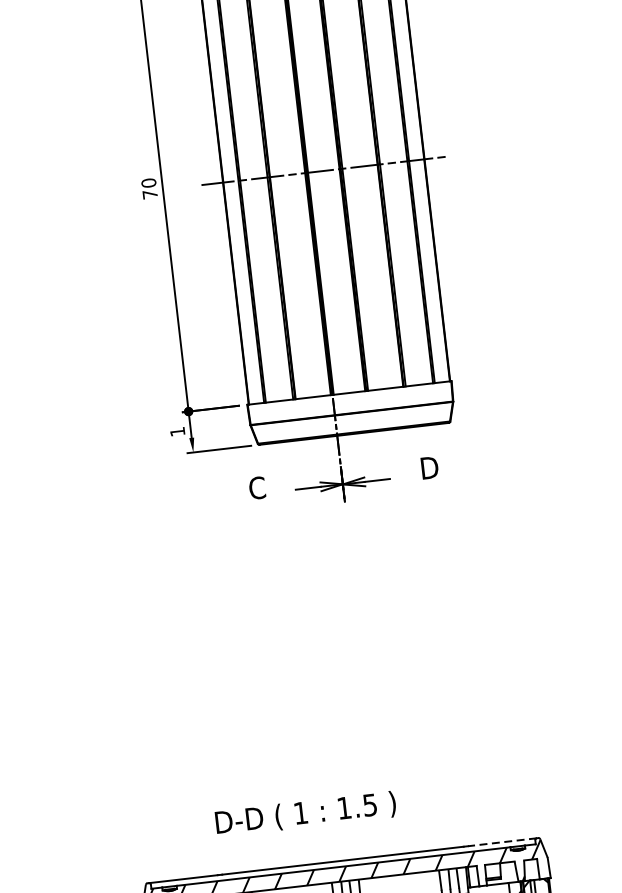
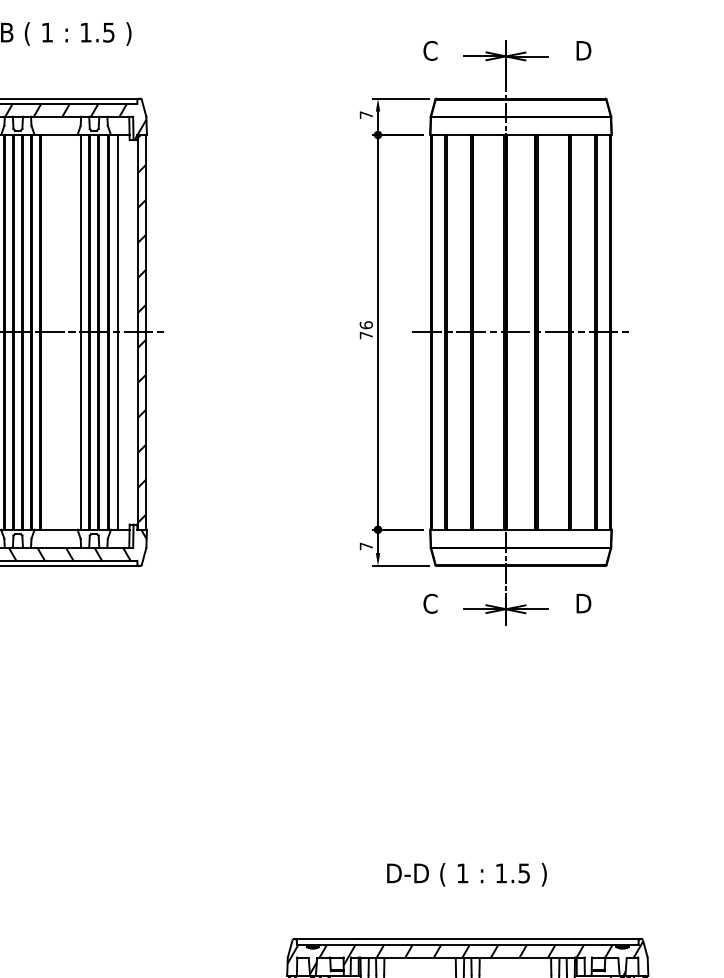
text: (148, 183) -> (365, 325), 70 -> 76
text: (176, 432) -> (365, 546), 1 -> 7
text: (305, 813) -> (466, 874), moved
line: (502, 842) -> (609, 939), dashed -> solid

